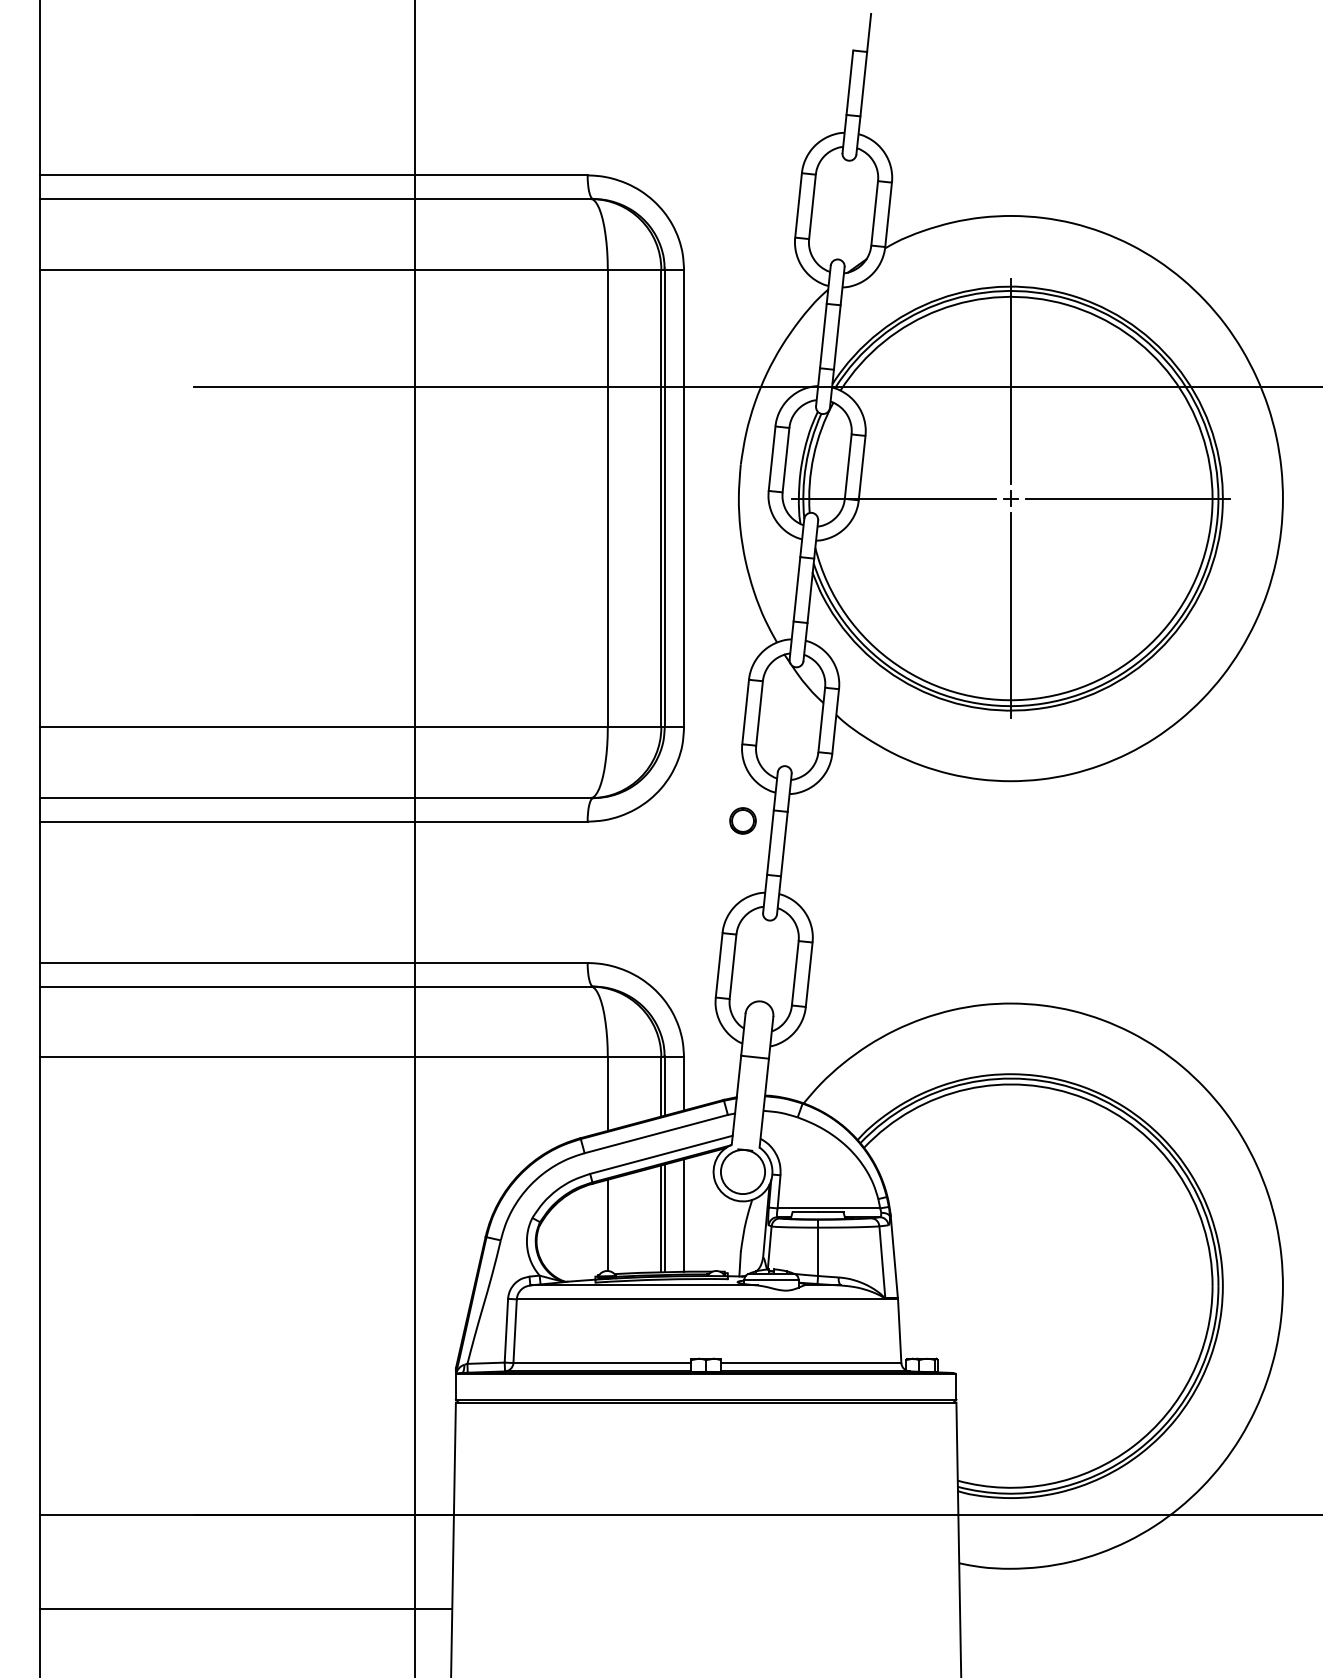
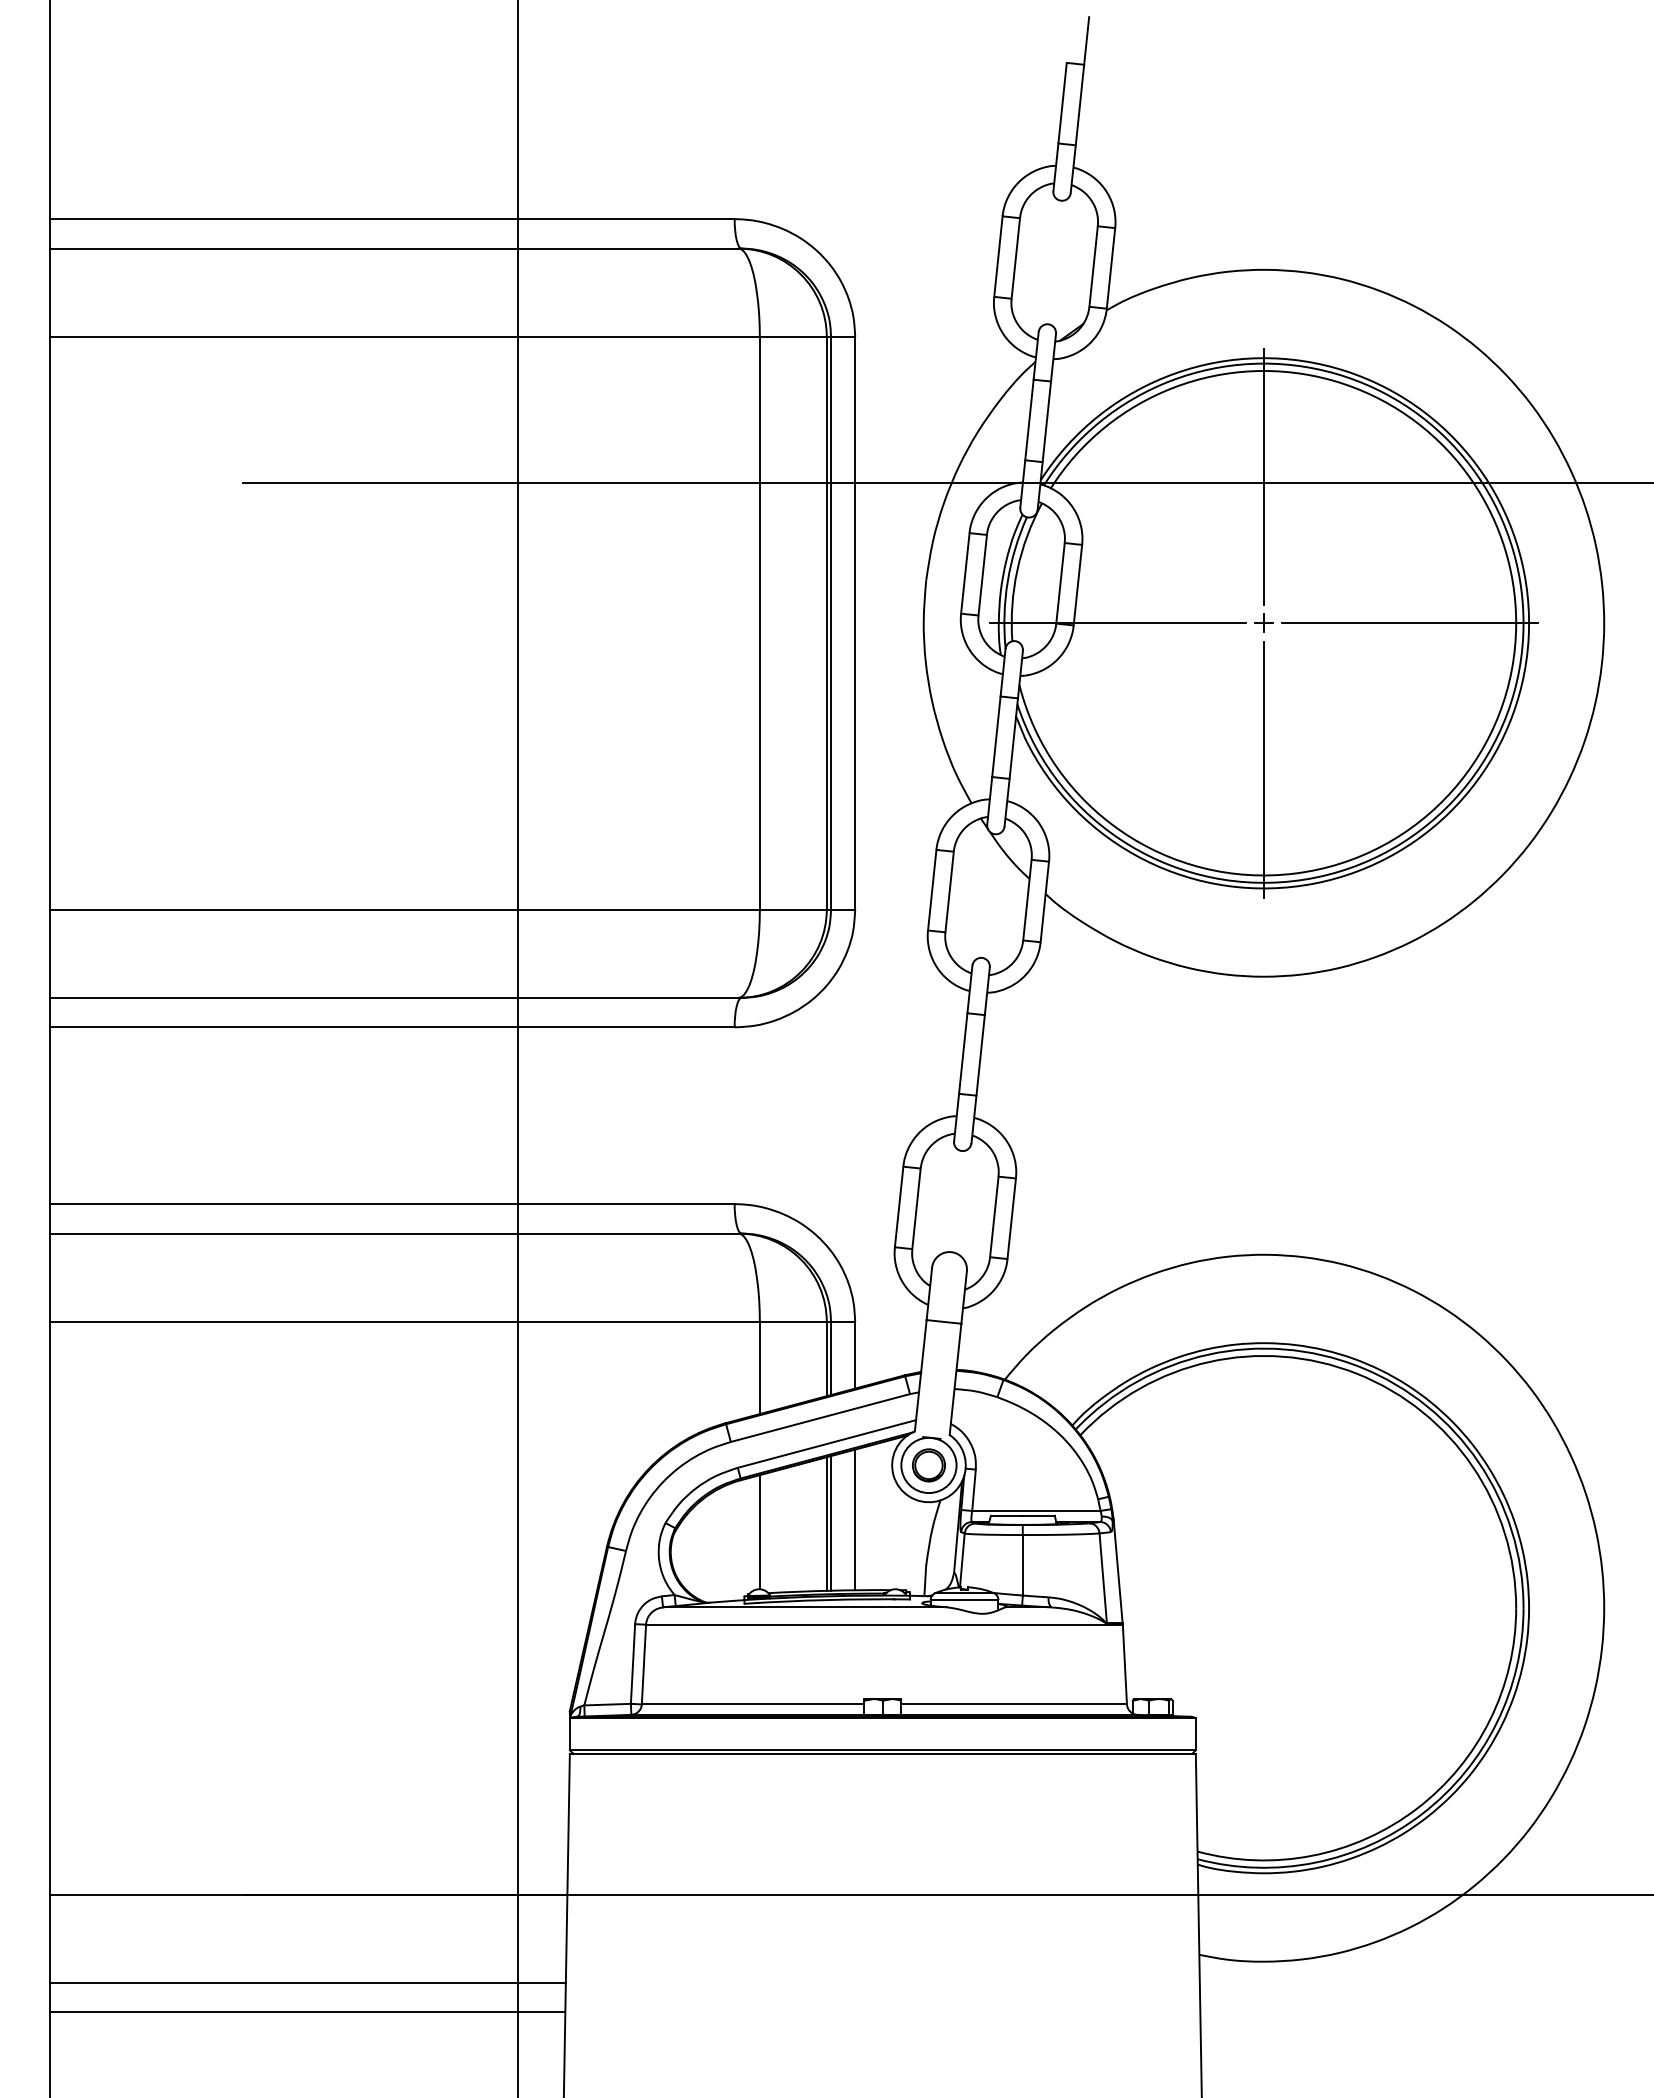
part: (742, 821) -> (928, 1465), moved
line: (246, 1585) -> (307, 1982), added

